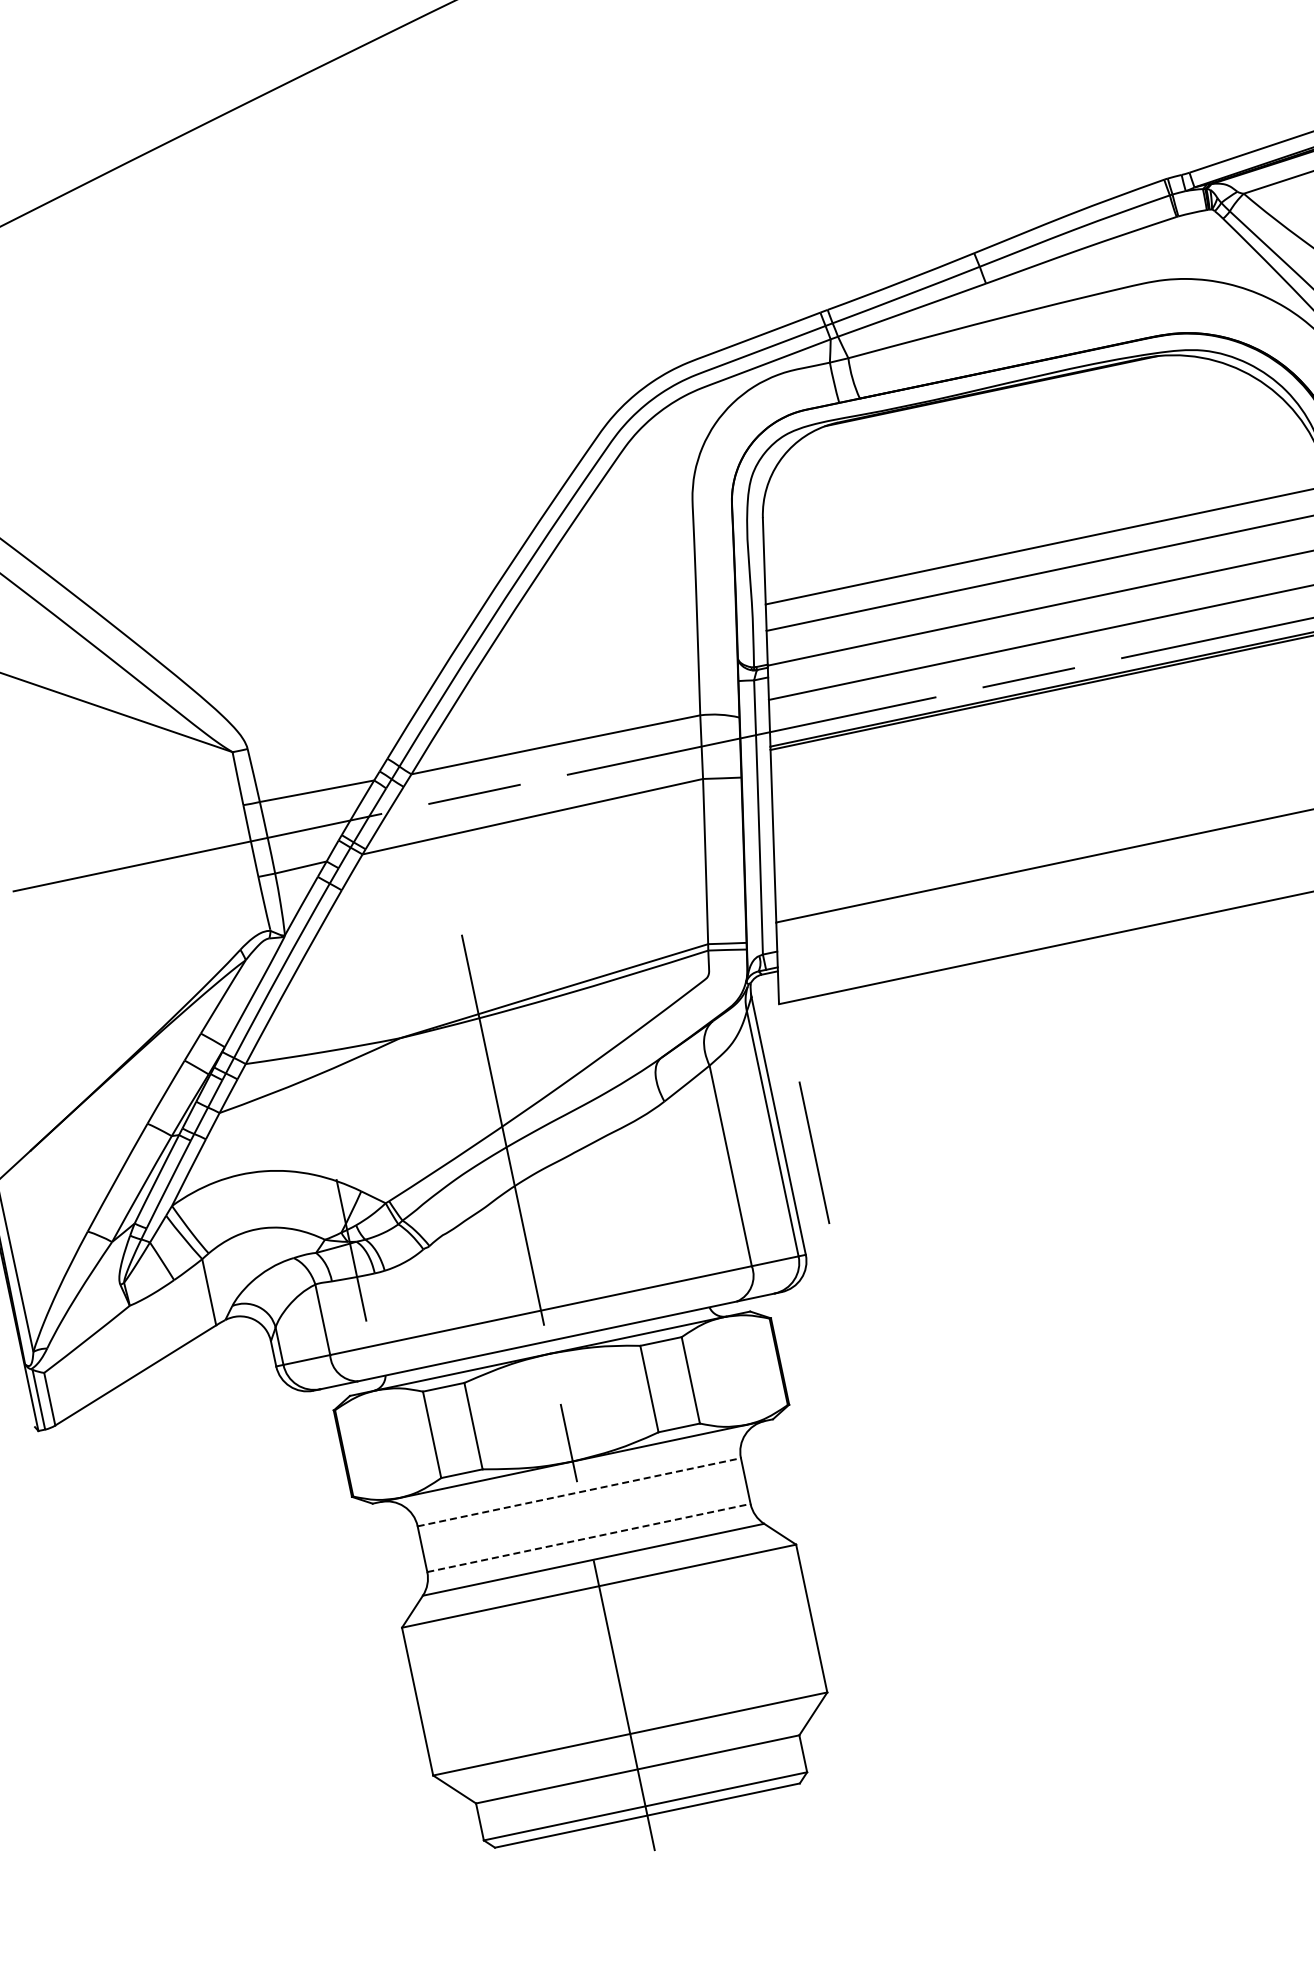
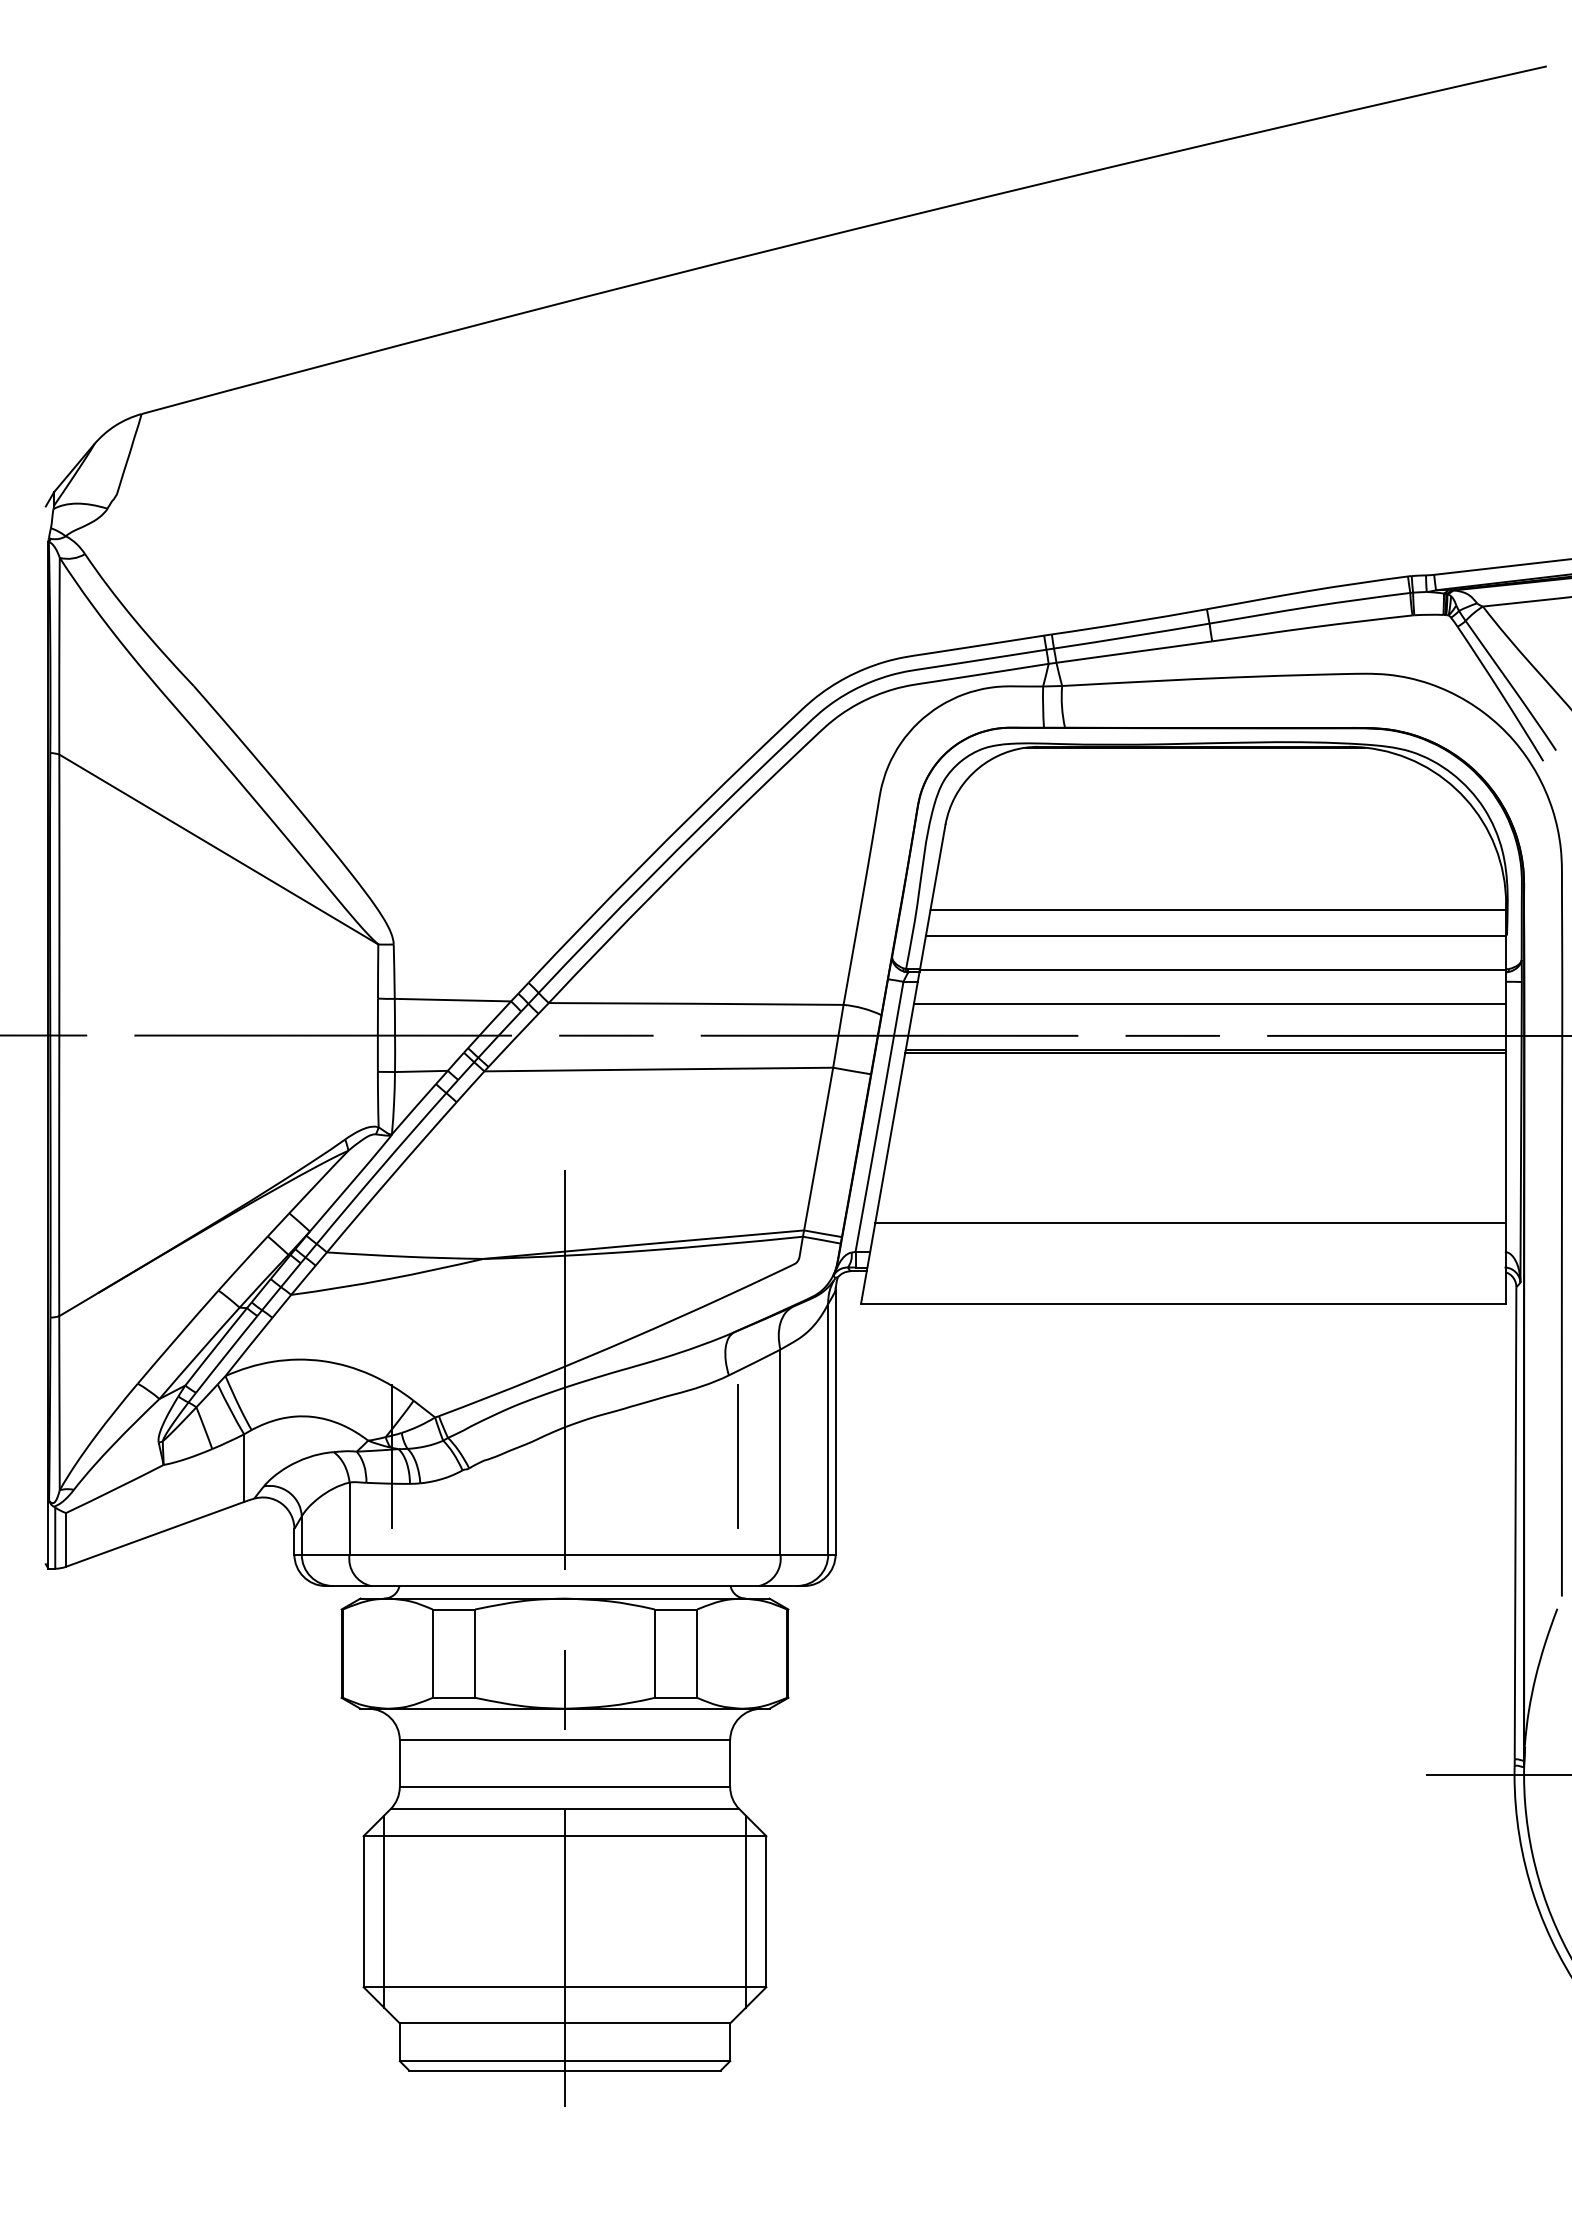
line: (813, 1152) -> (737, 1456), moved
line: (579, 1492) -> (565, 1740), dashed -> solid
line: (589, 1537) -> (565, 1786), dashed -> solid
line: (791, 1622) -> (745, 1911), added
line: (438, 1697) -> (384, 1911), added

